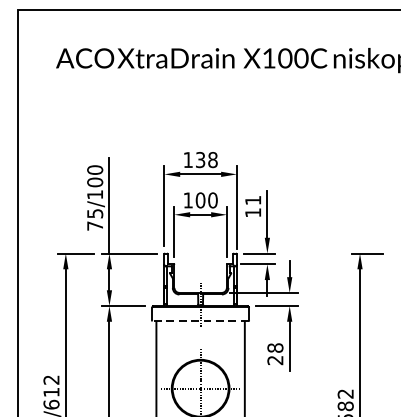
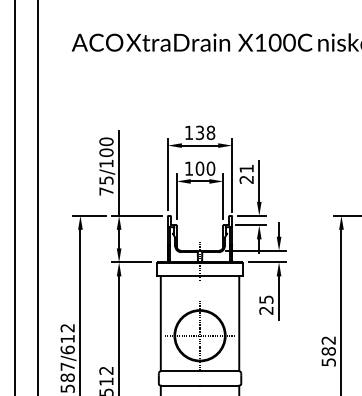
text: (252, 212) -> (246, 179), 11 -> 21
line: (201, 320) -> (200, 275), dashed -> solid
text: (275, 347) -> (266, 299), 28 -> 25

